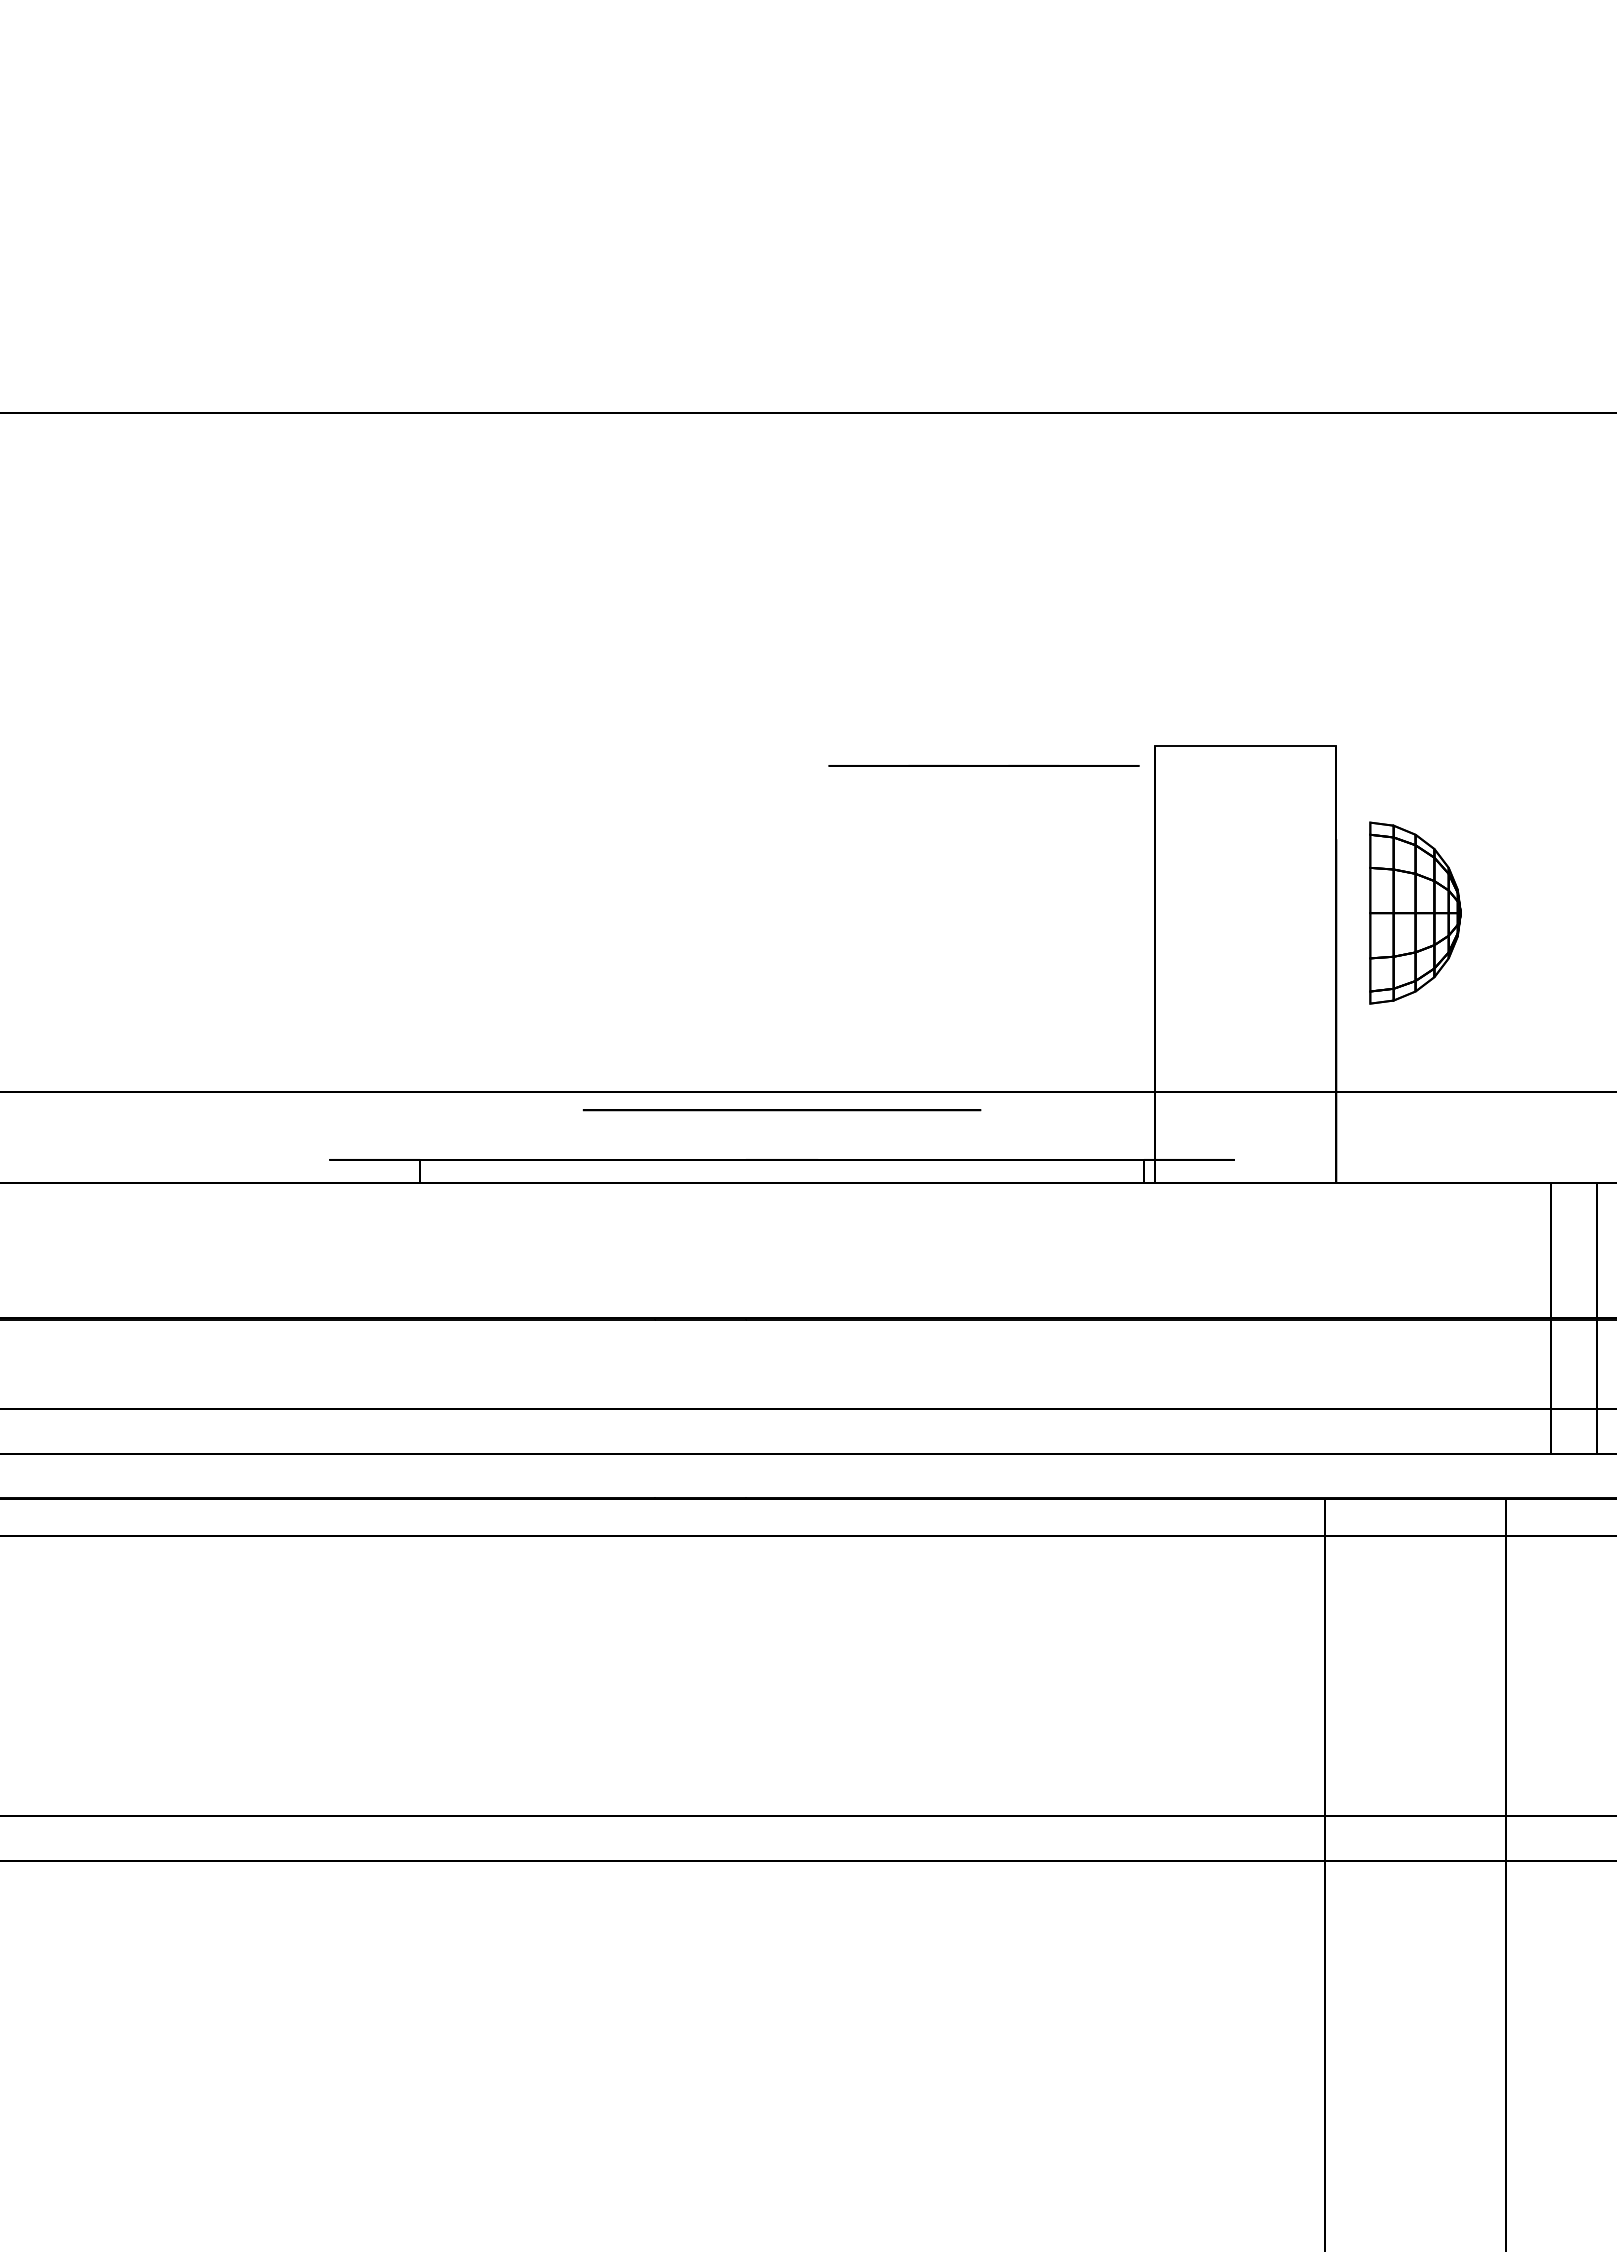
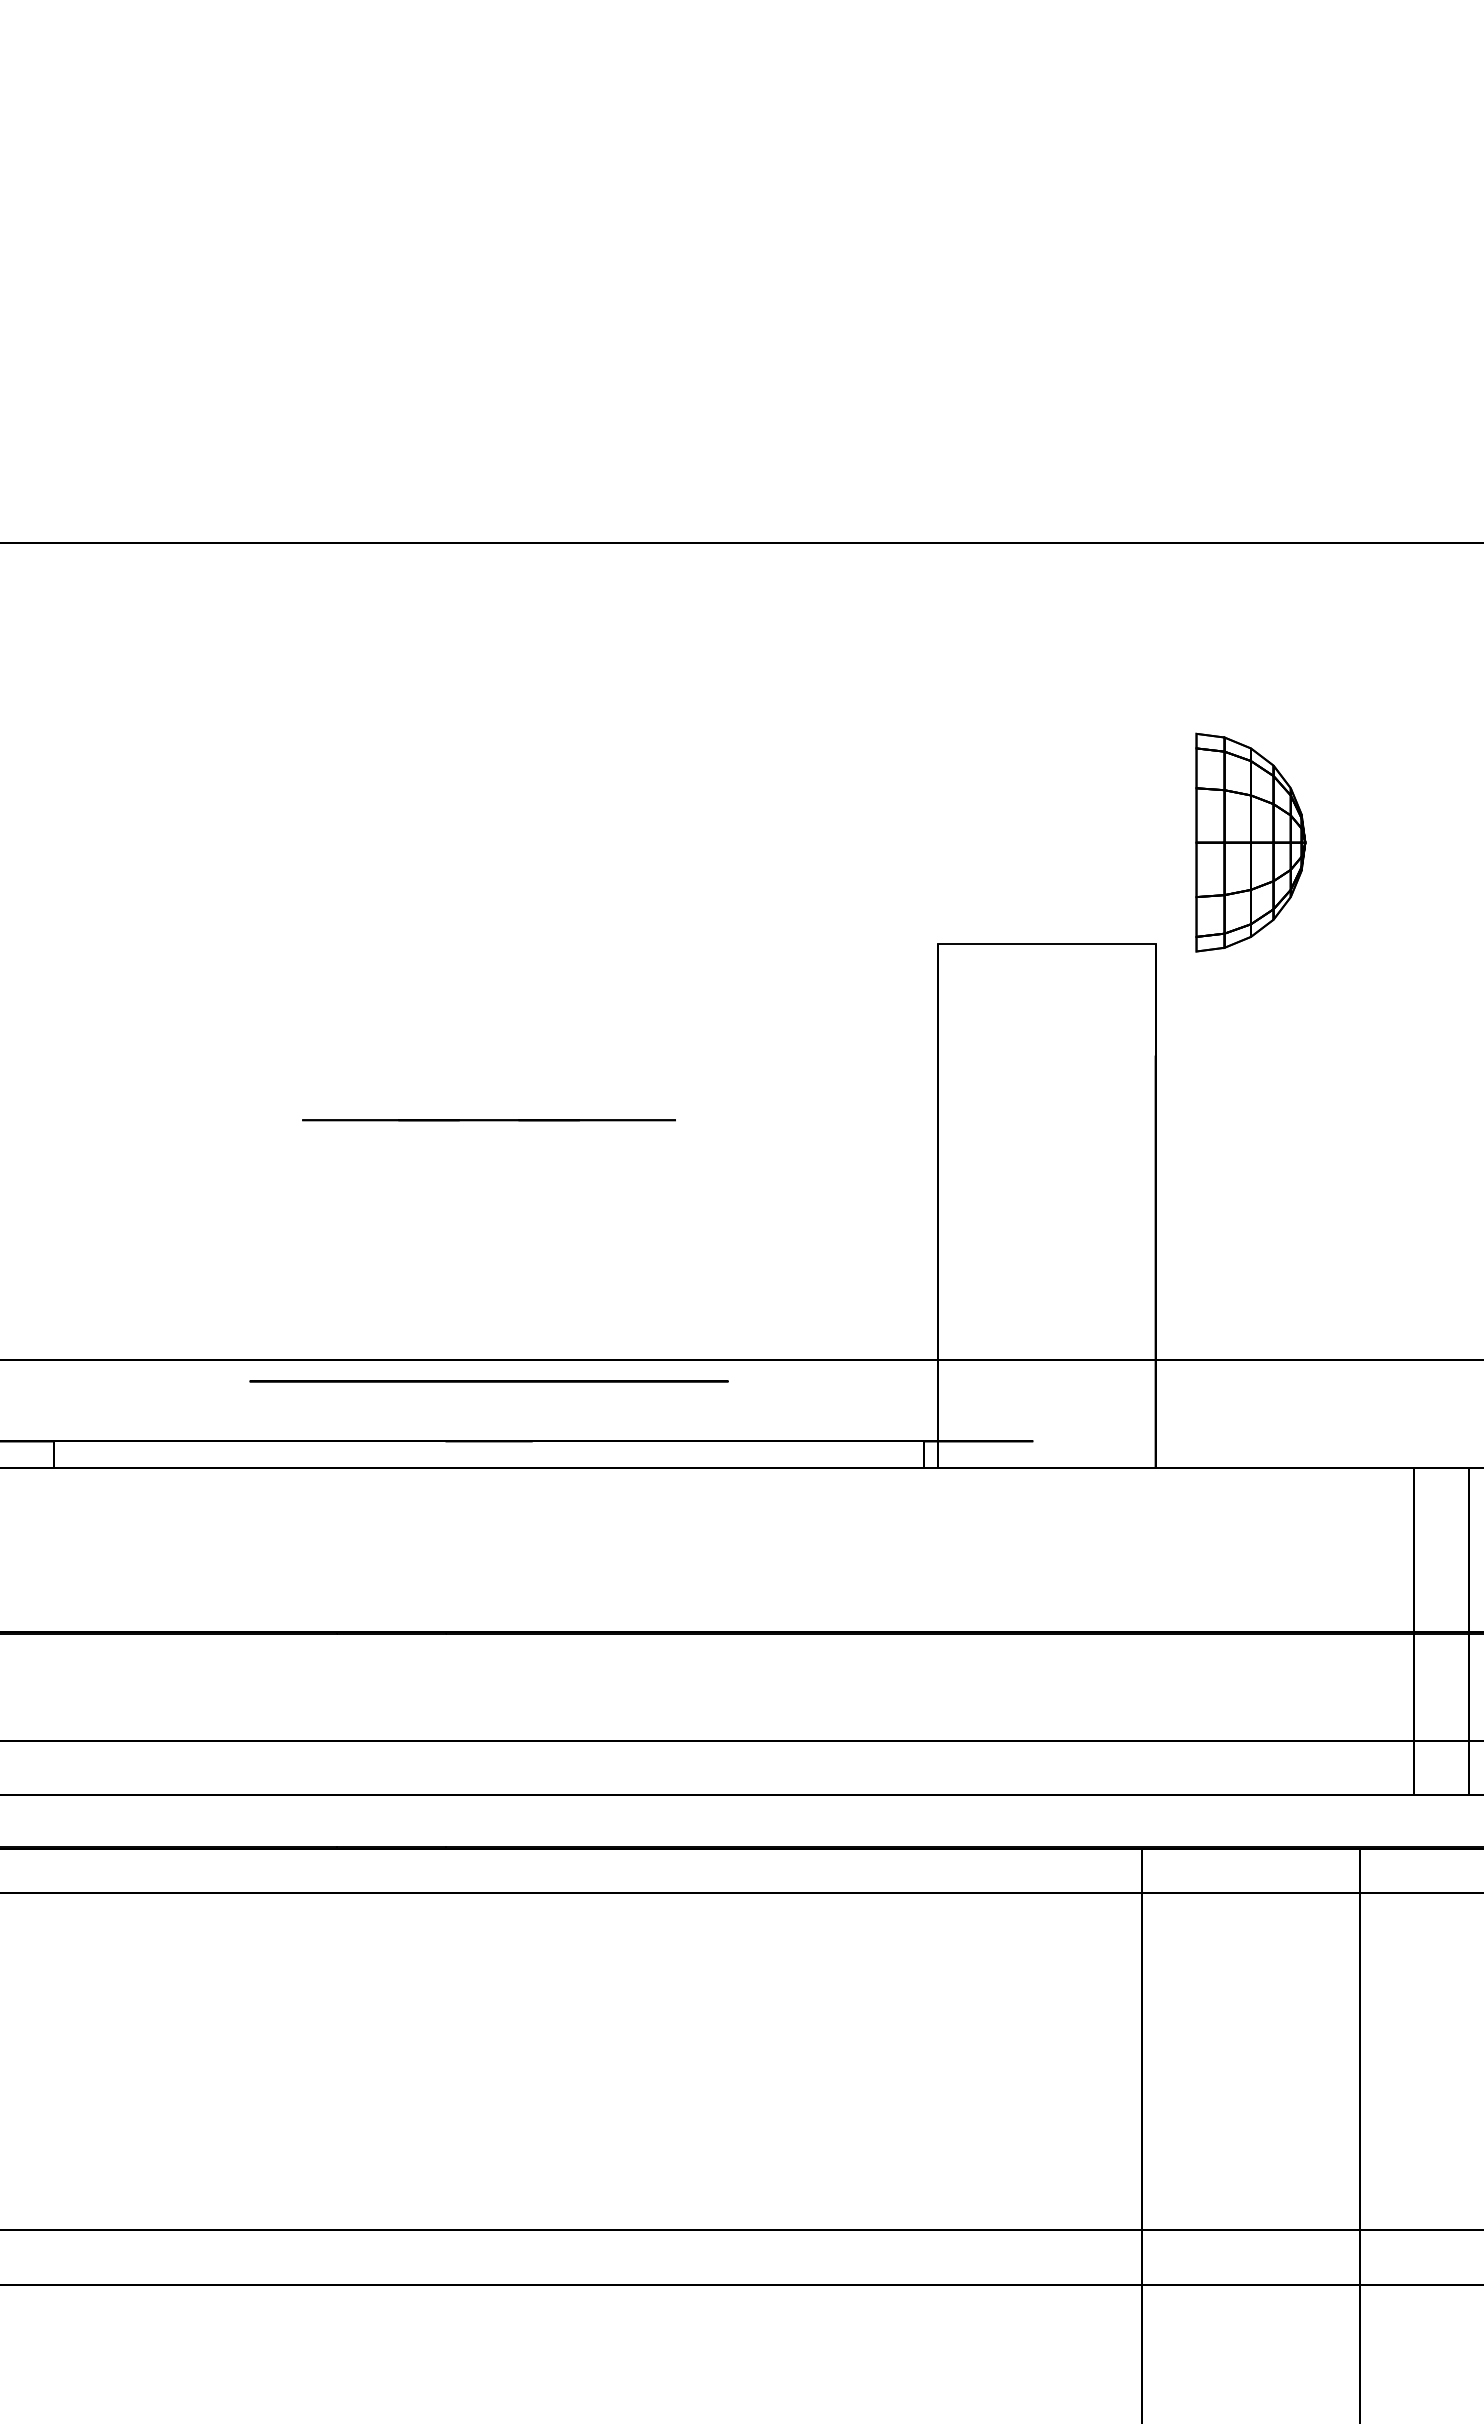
line: (983, 765) -> (488, 1119), moved
part: (1415, 912) -> (1250, 841), moved

